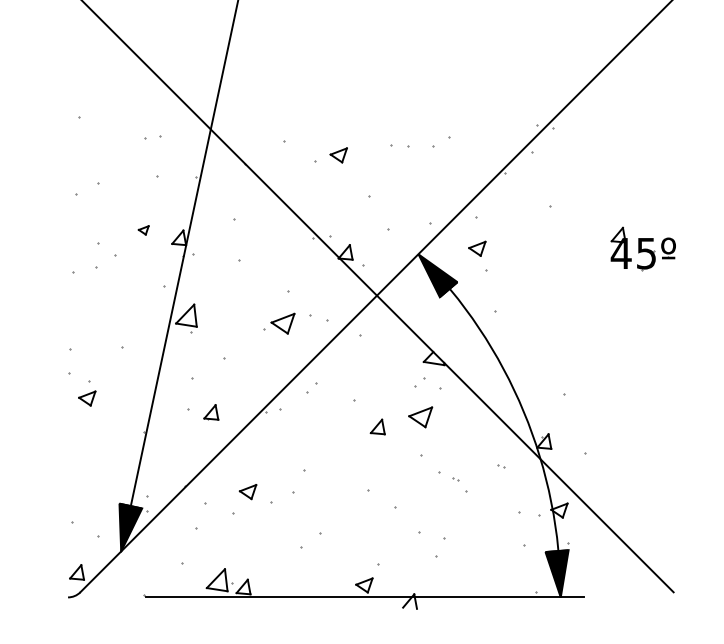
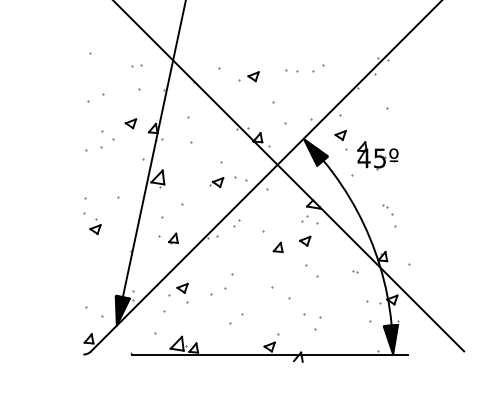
part: (142, 229) -> (130, 123), size x1.67
part: (642, 248) -> (377, 155), moved
part: (279, 323) -> (216, 182), size x0.71
part: (421, 415) -> (305, 240), size x0.71
part: (459, 484) -> (387, 209), moved
part: (247, 490) -> (182, 287), moved

